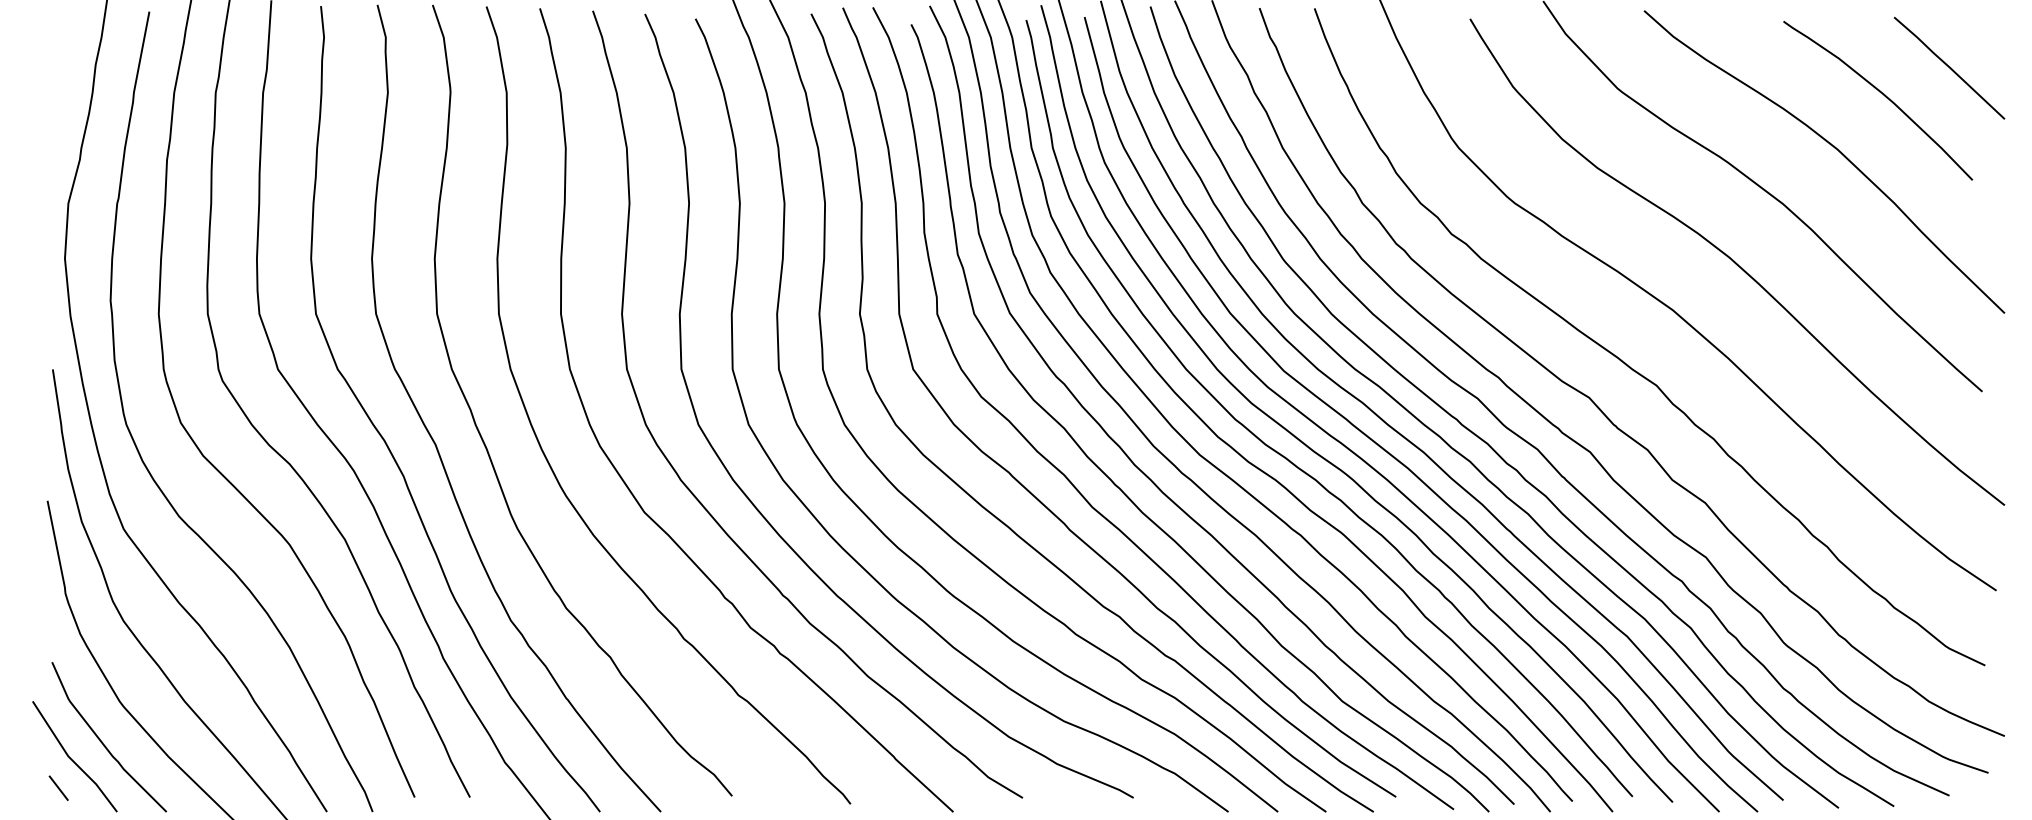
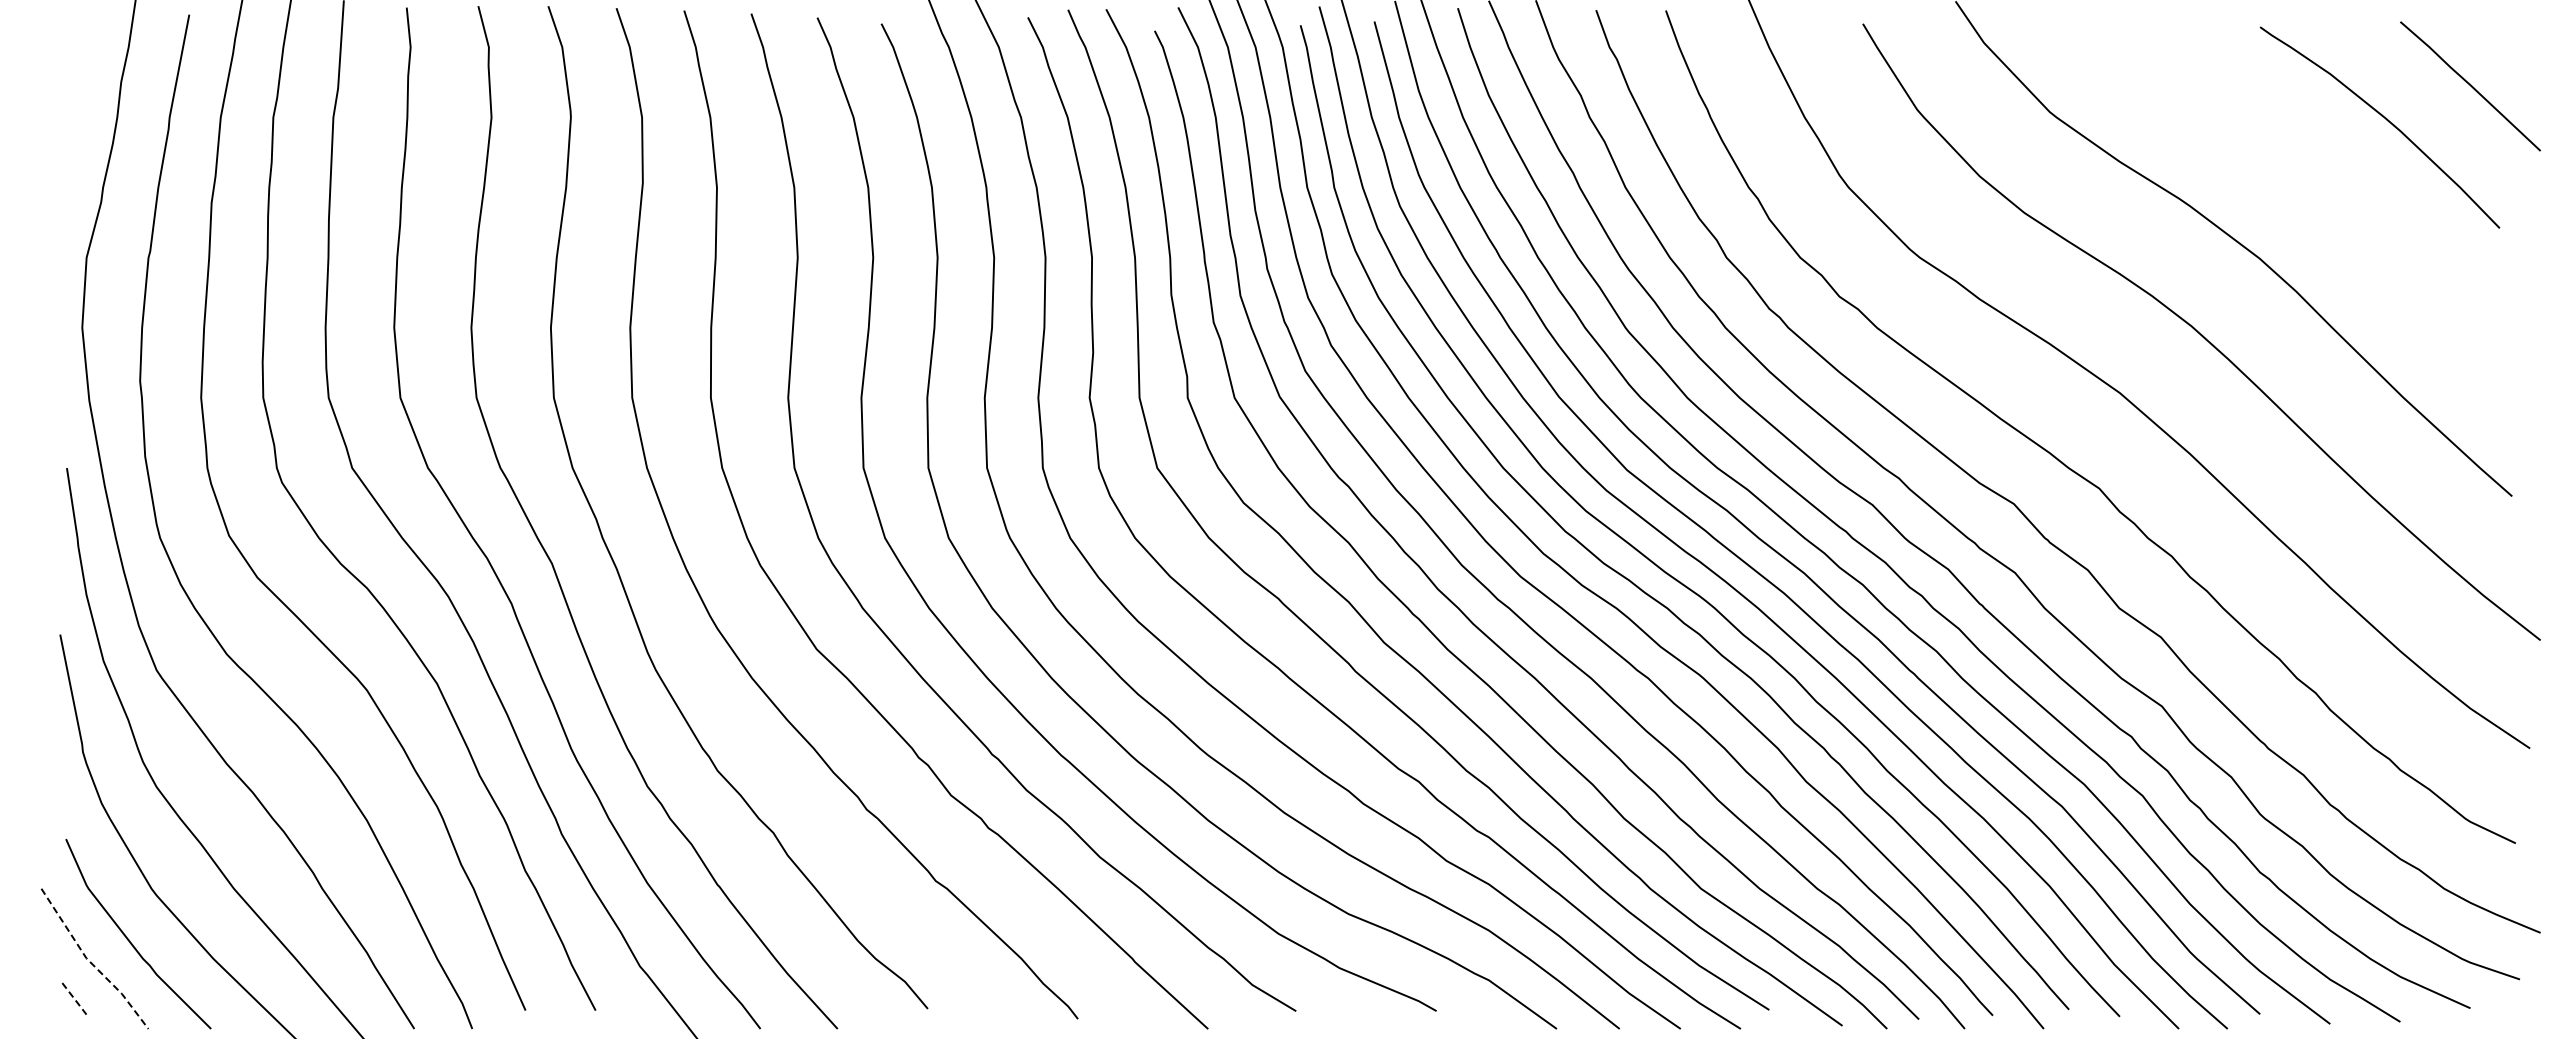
curve: (1835, 148) -> (2325, 188), removed
line: (71, 759) -> (90, 962), solid -> dashed
line: (58, 787) -> (74, 998), solid -> dashed

